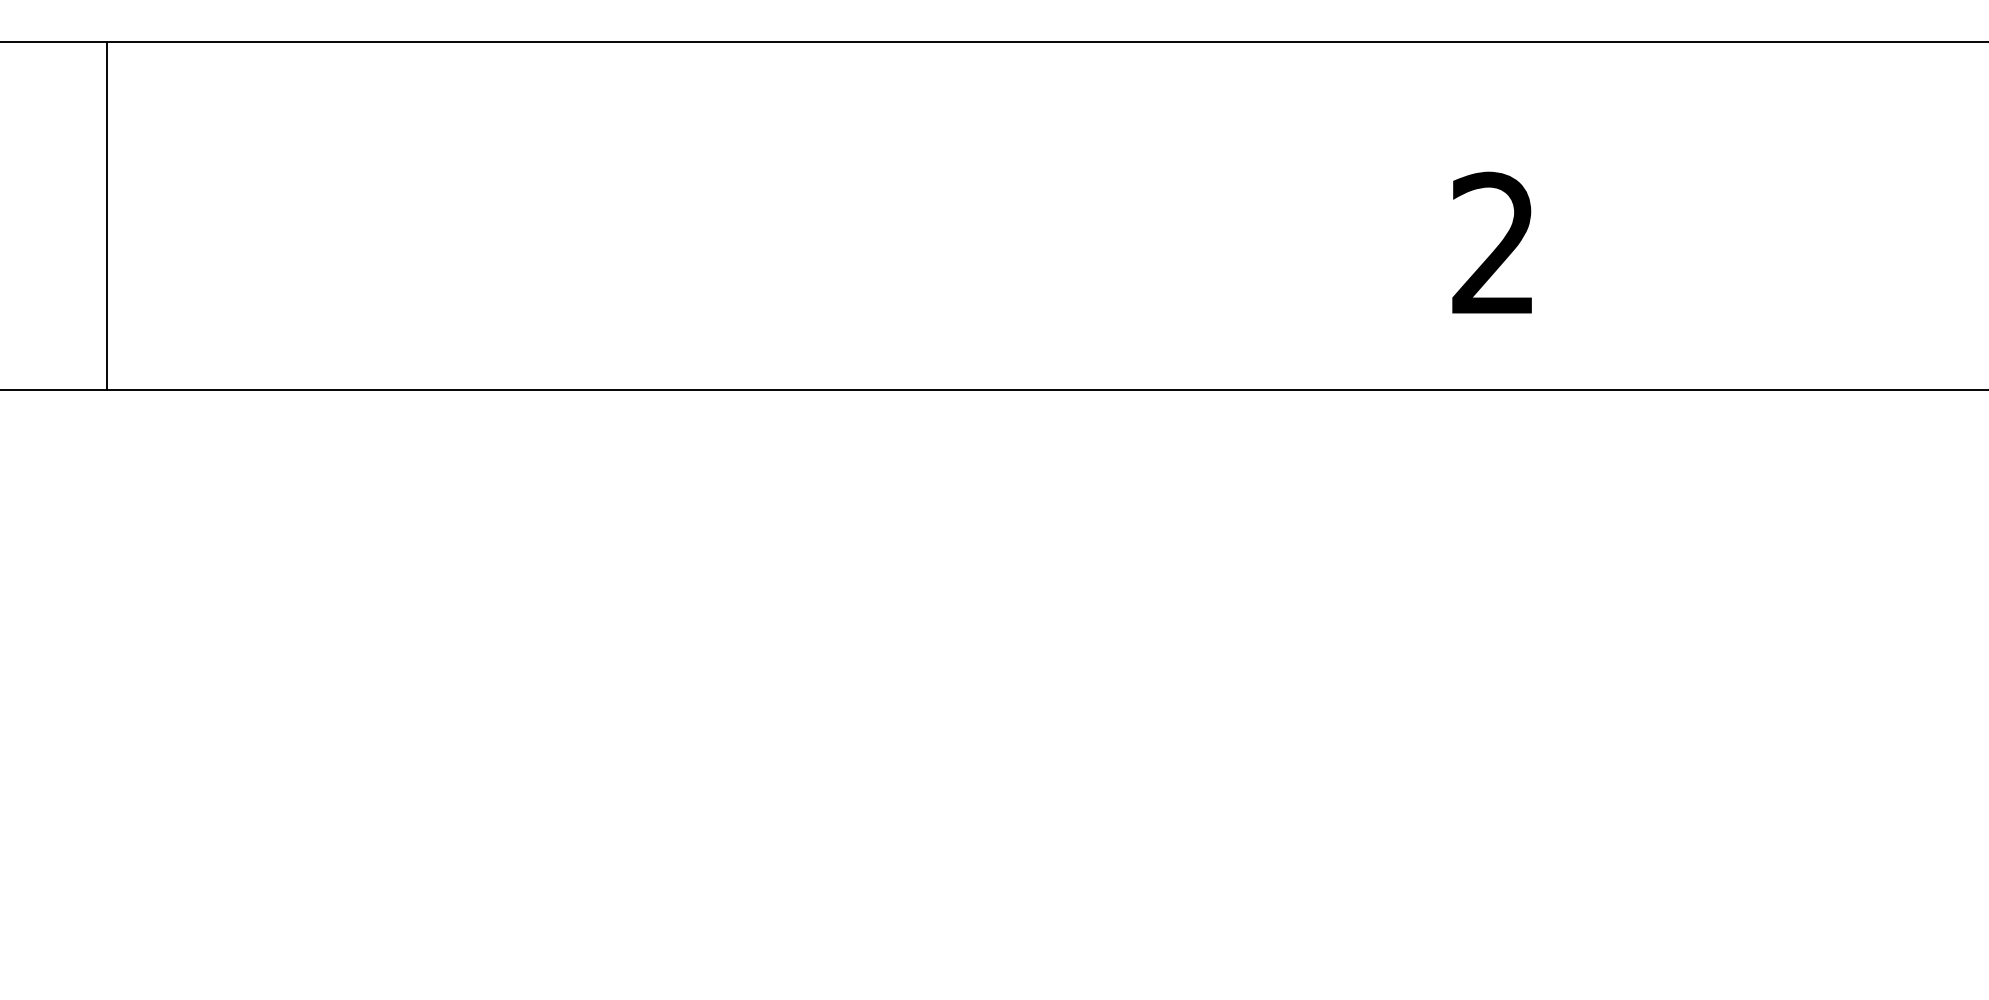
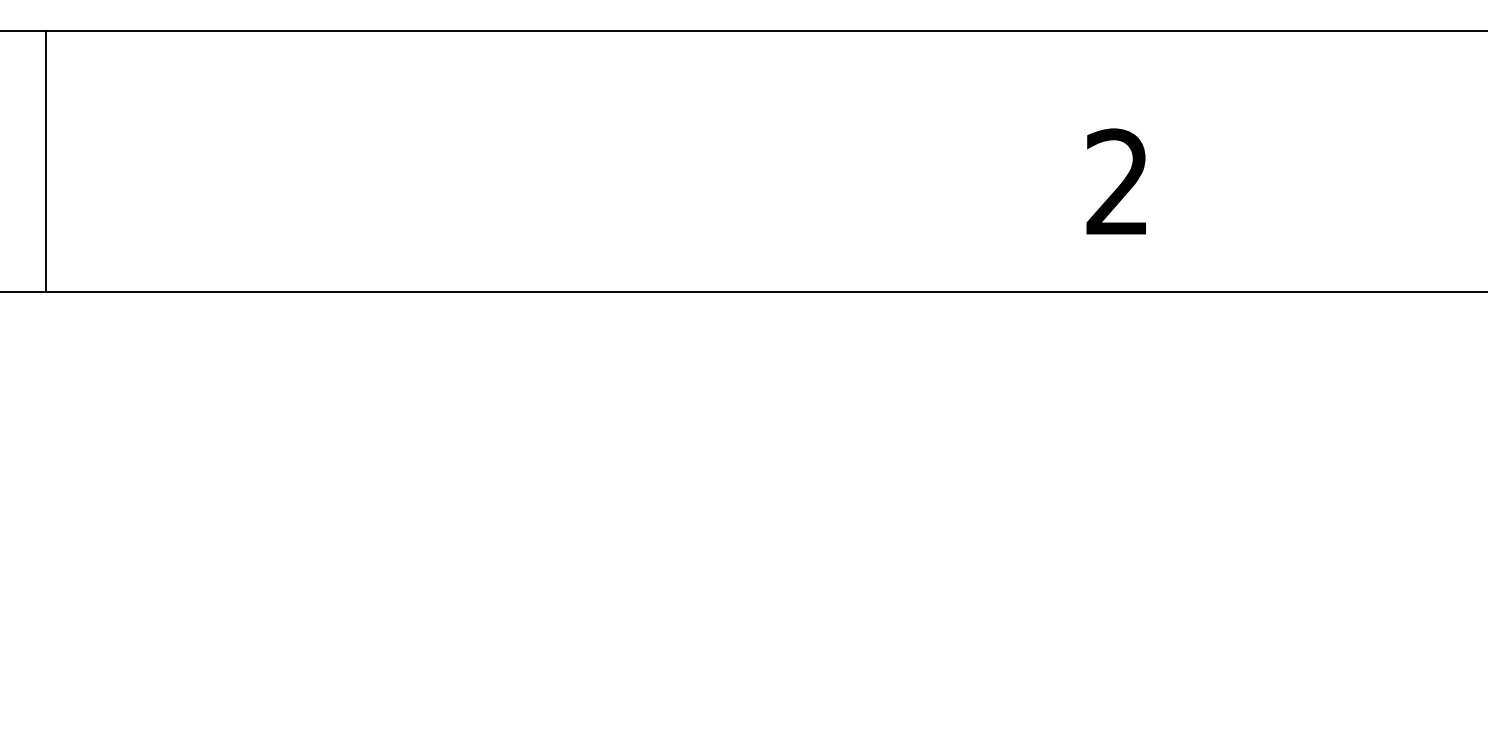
line: (107, 216) -> (45, 161), moved

